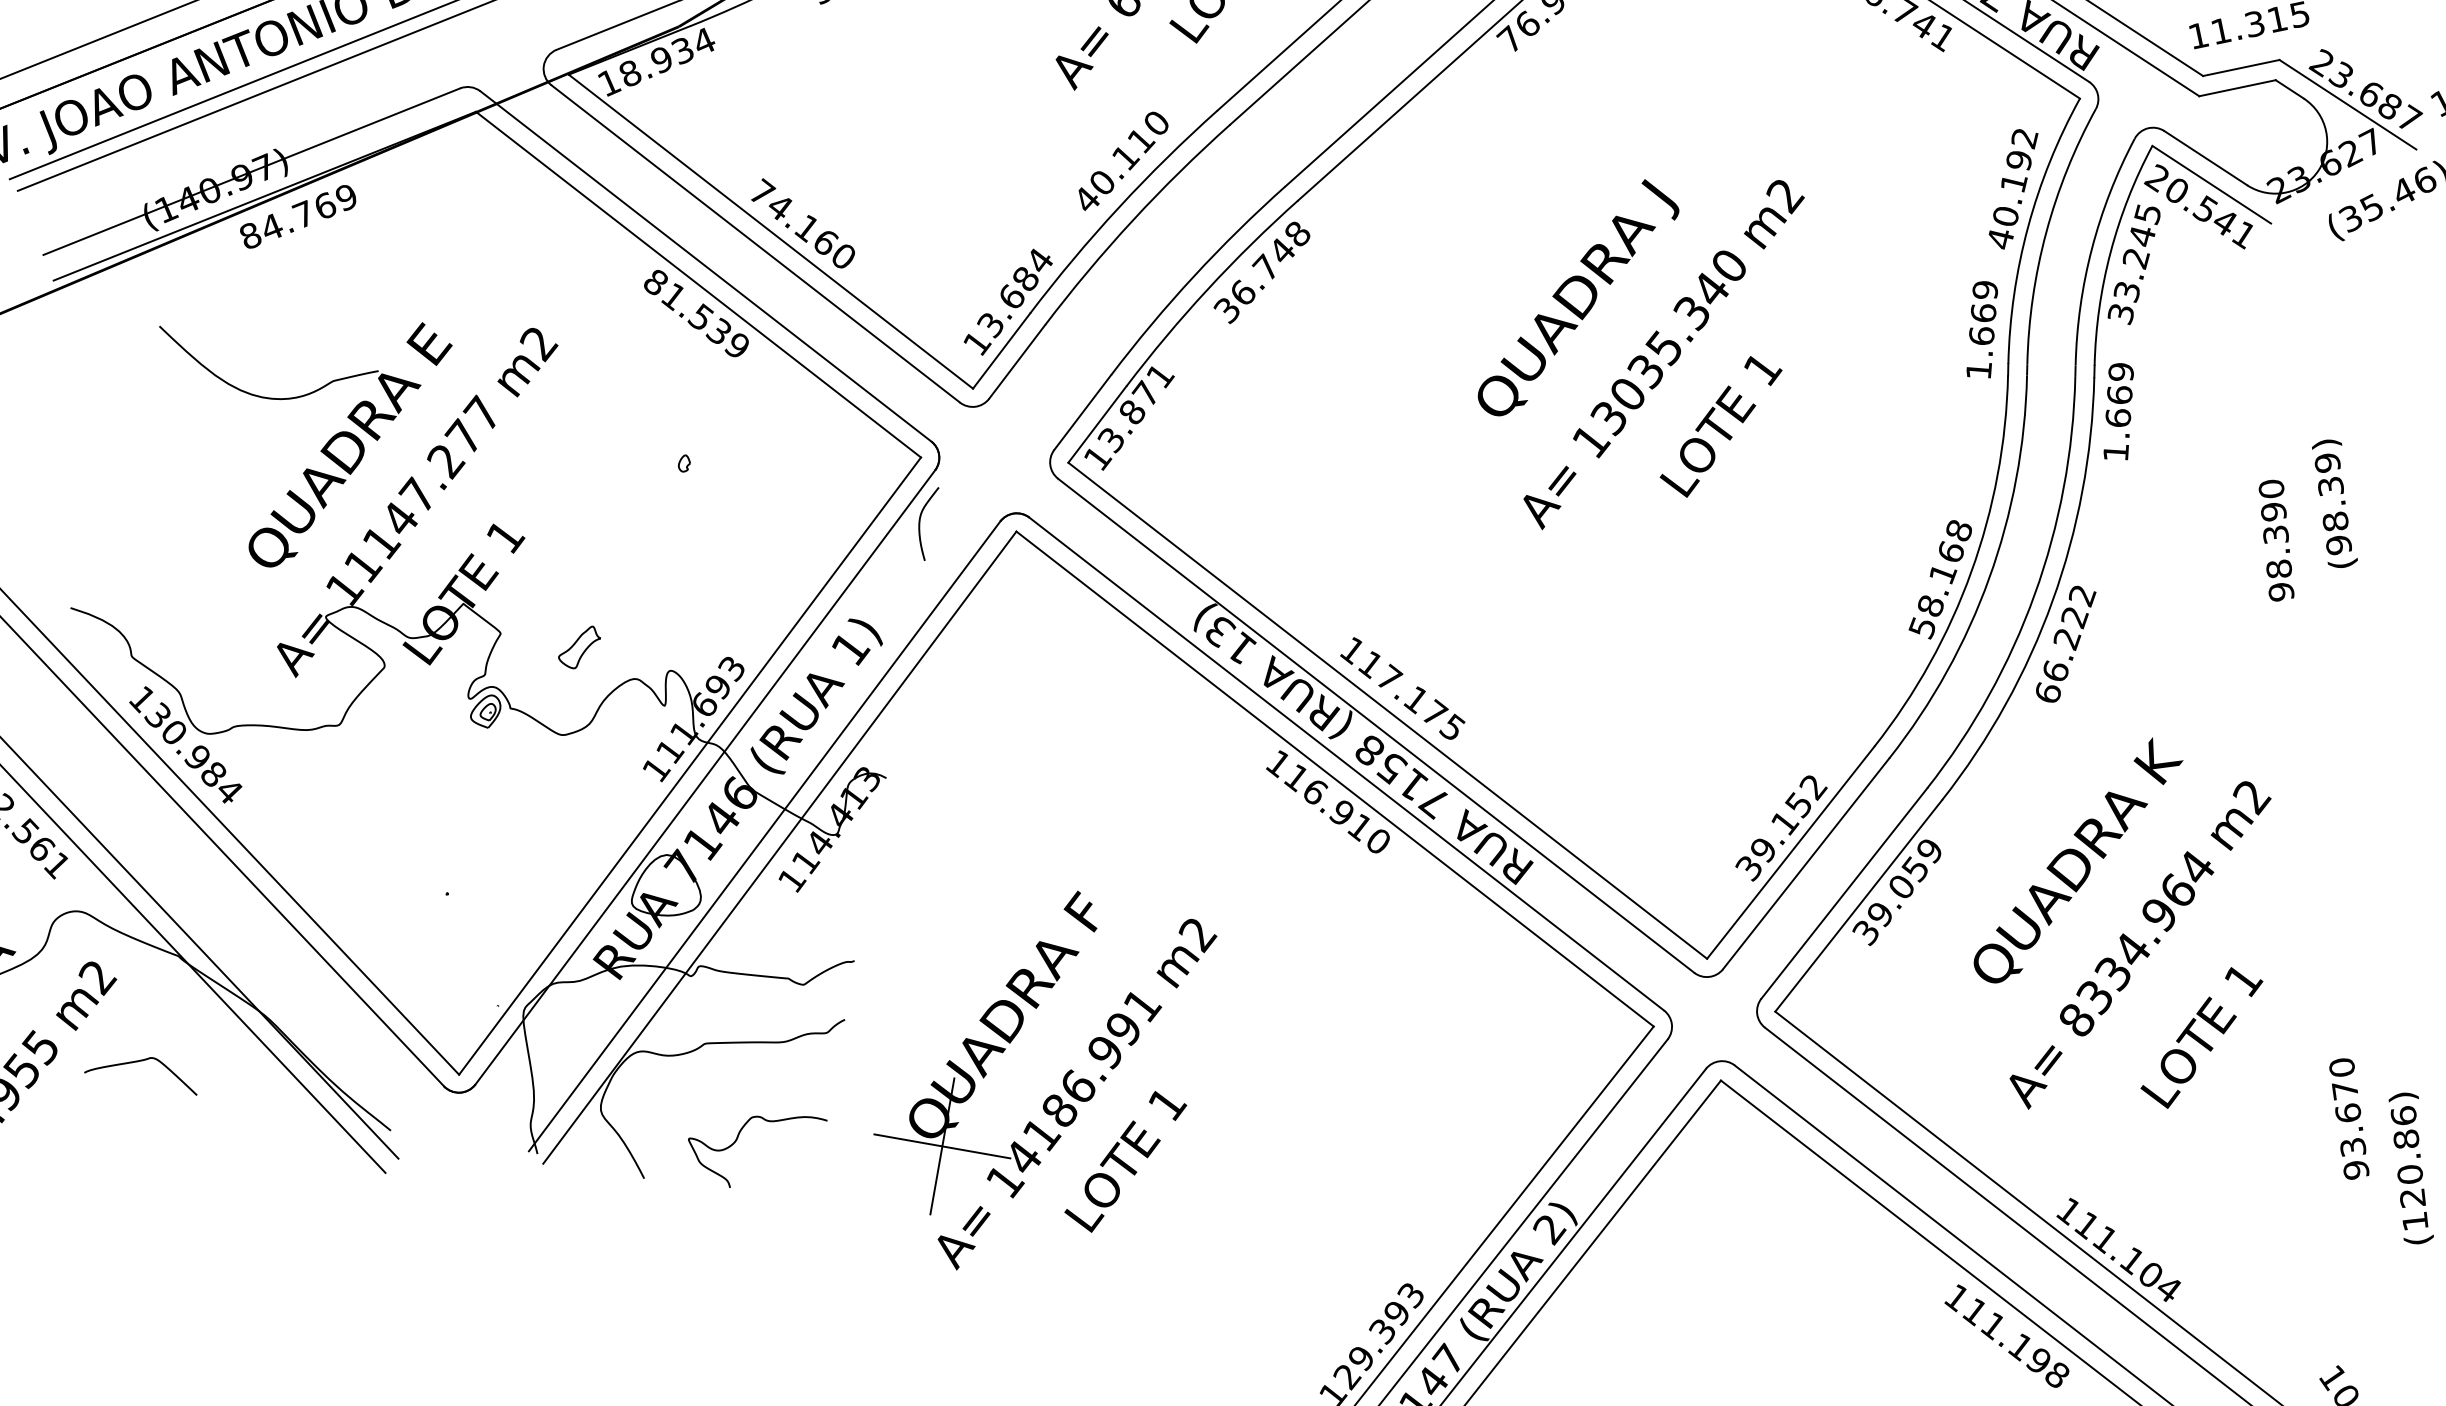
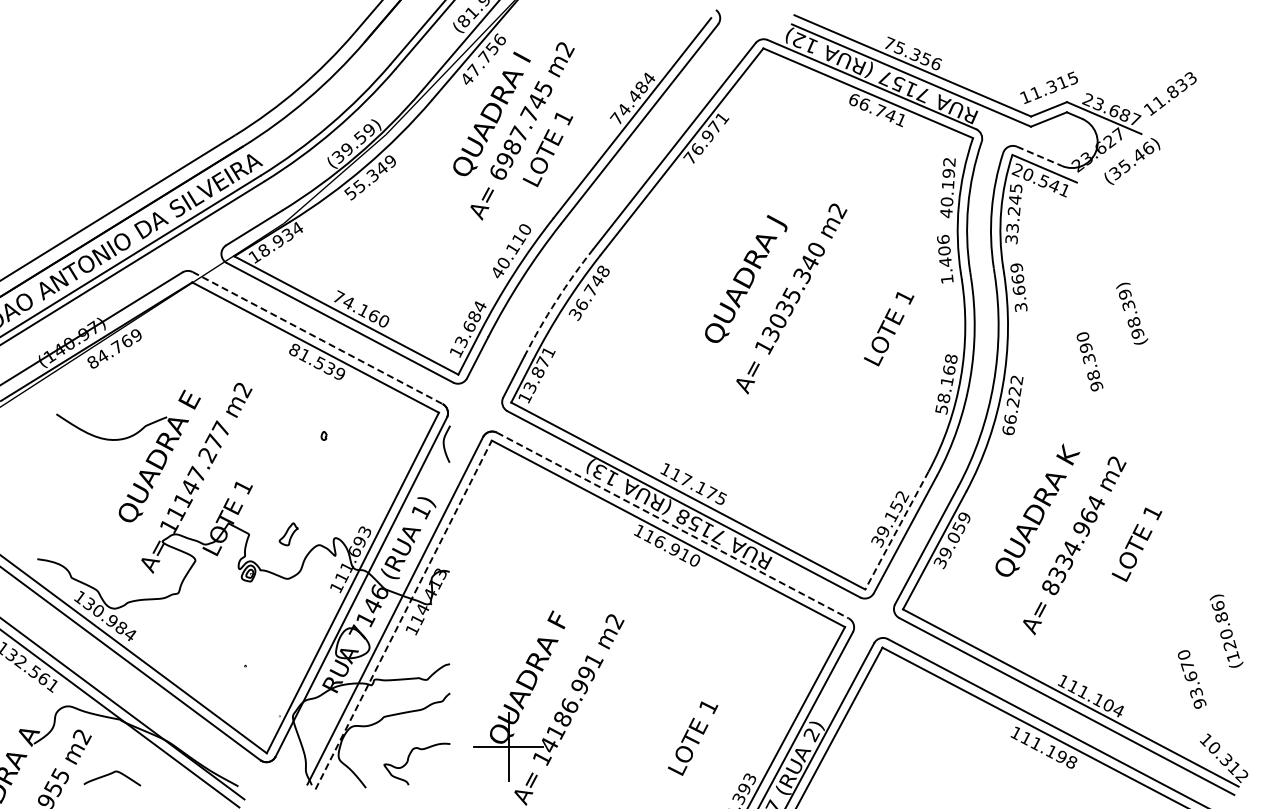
line: (2205, 158) -> (1039, 156), solid -> dashed
line: (707, 267) -> (318, 338), solid -> dashed
arc: (1193, 277) -> (556, 301), solid -> dashed
text: (1983, 312) -> (944, 250), 1.669 -> 1.406
text: (1719, 427) -> (888, 329), moved
text: (2115, 450) -> (1020, 306), 1.669 -> 3.669
text: (2275, 540) -> (1089, 361), moved
line: (1346, 763) -> (672, 525), solid -> dashed
line: (779, 846) -> (403, 614), solid -> dashed
line: (1789, 852) -> (896, 530), solid -> dashed
text: (2200, 1037) -> (1136, 544), moved
text: (2350, 1119) -> (1192, 679), moved
text: (1124, 1161) -> (692, 738), moved

